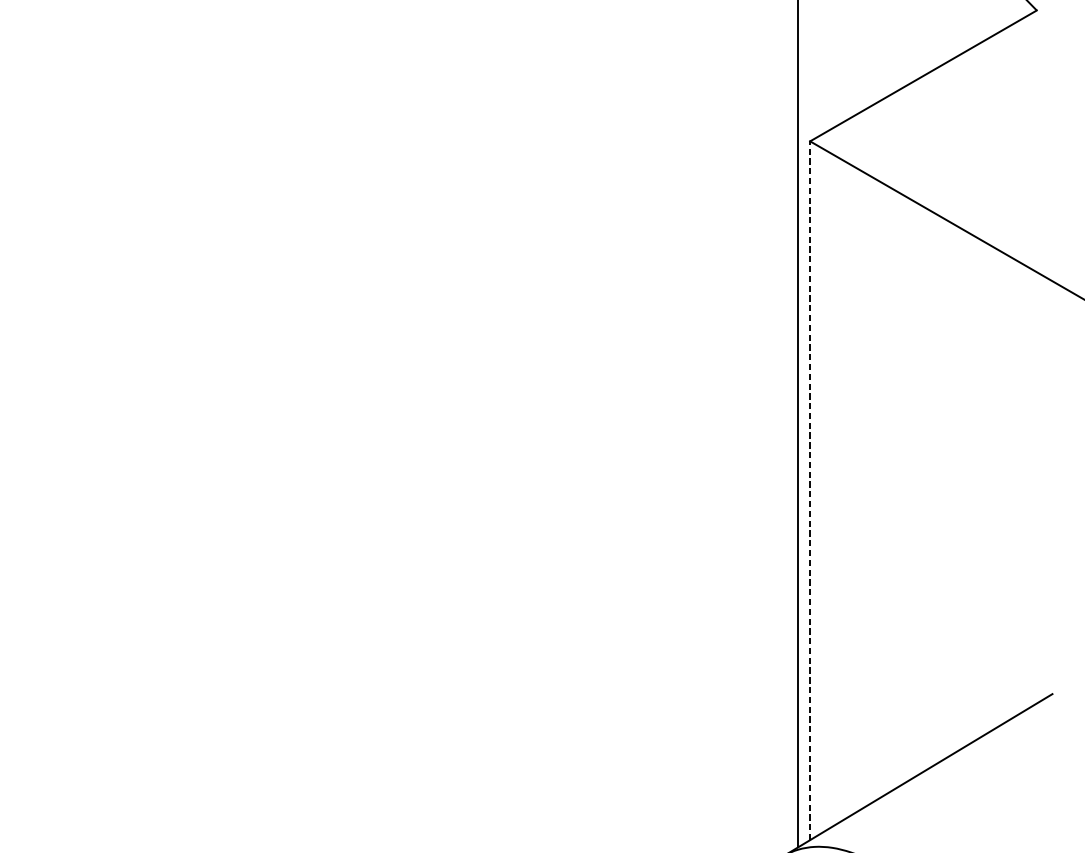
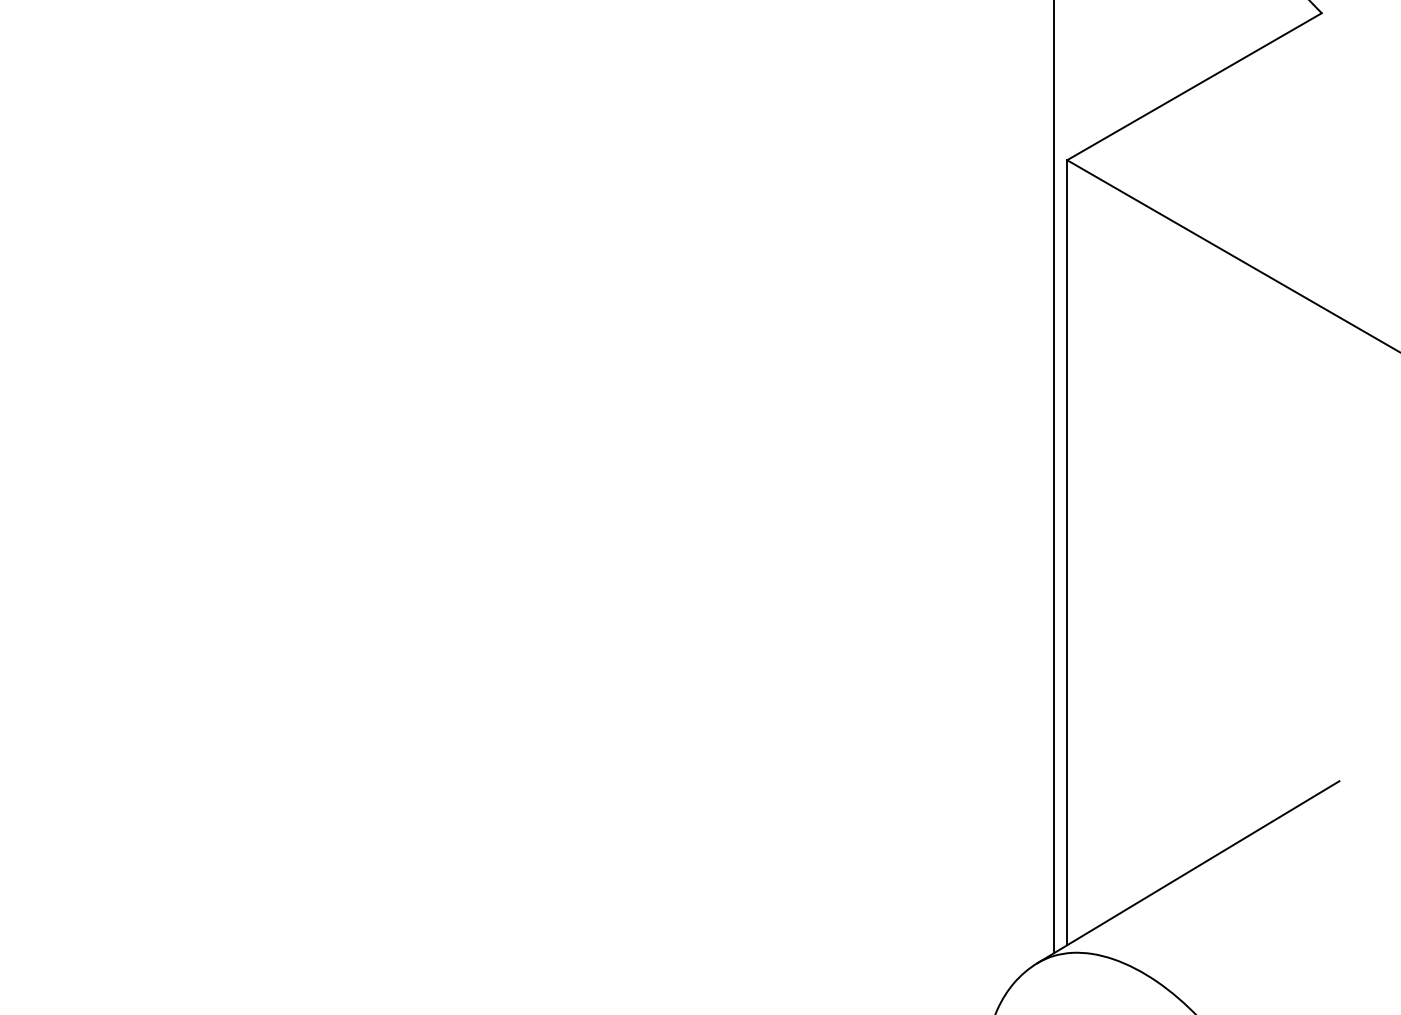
line: (810, 490) -> (1067, 552), dashed -> solid

